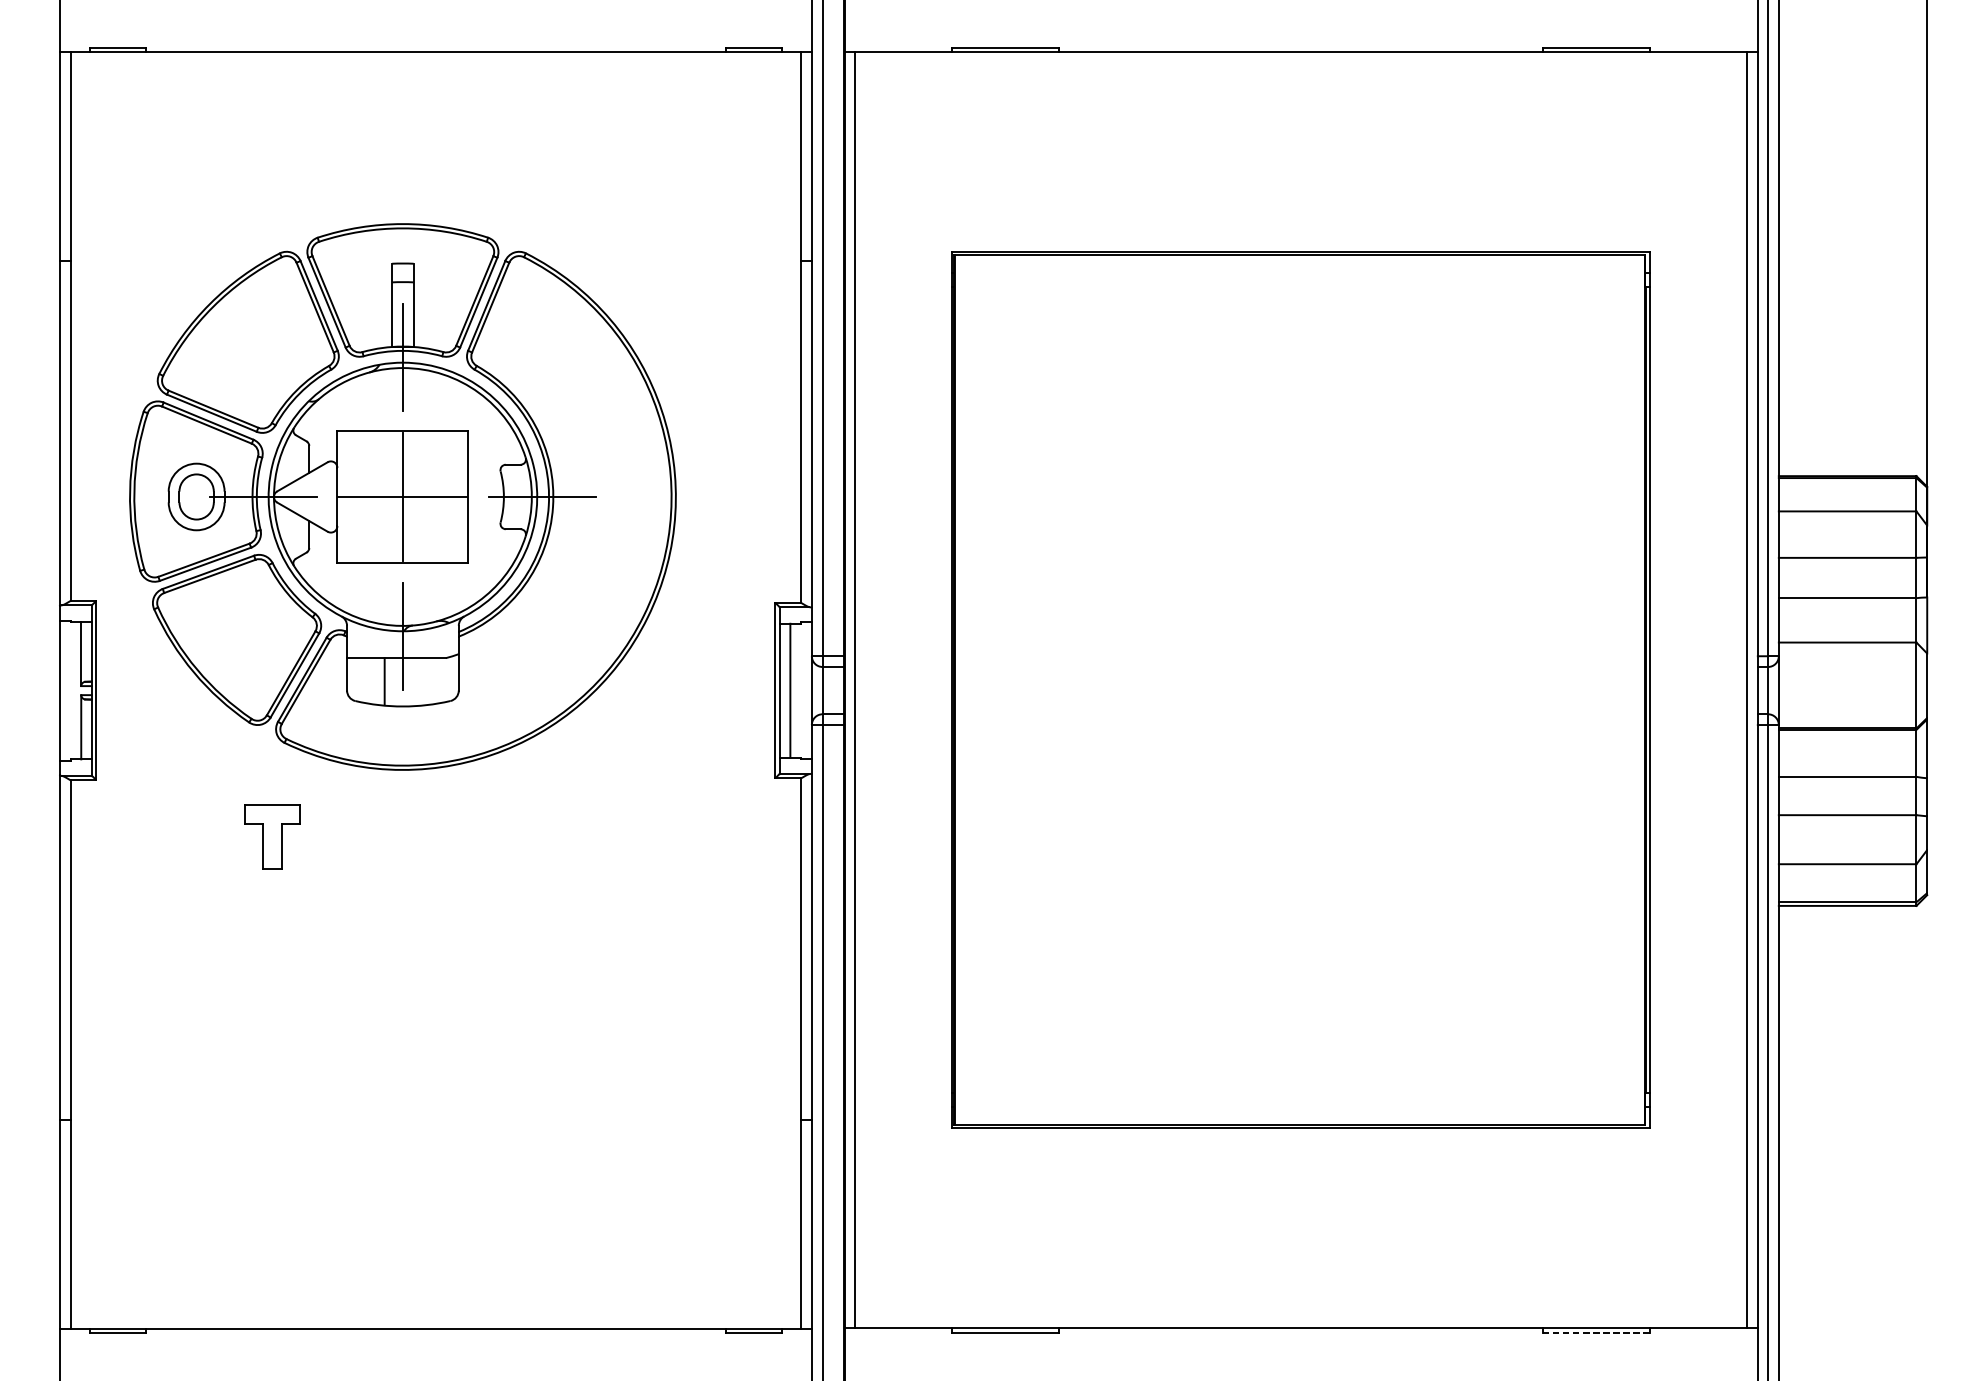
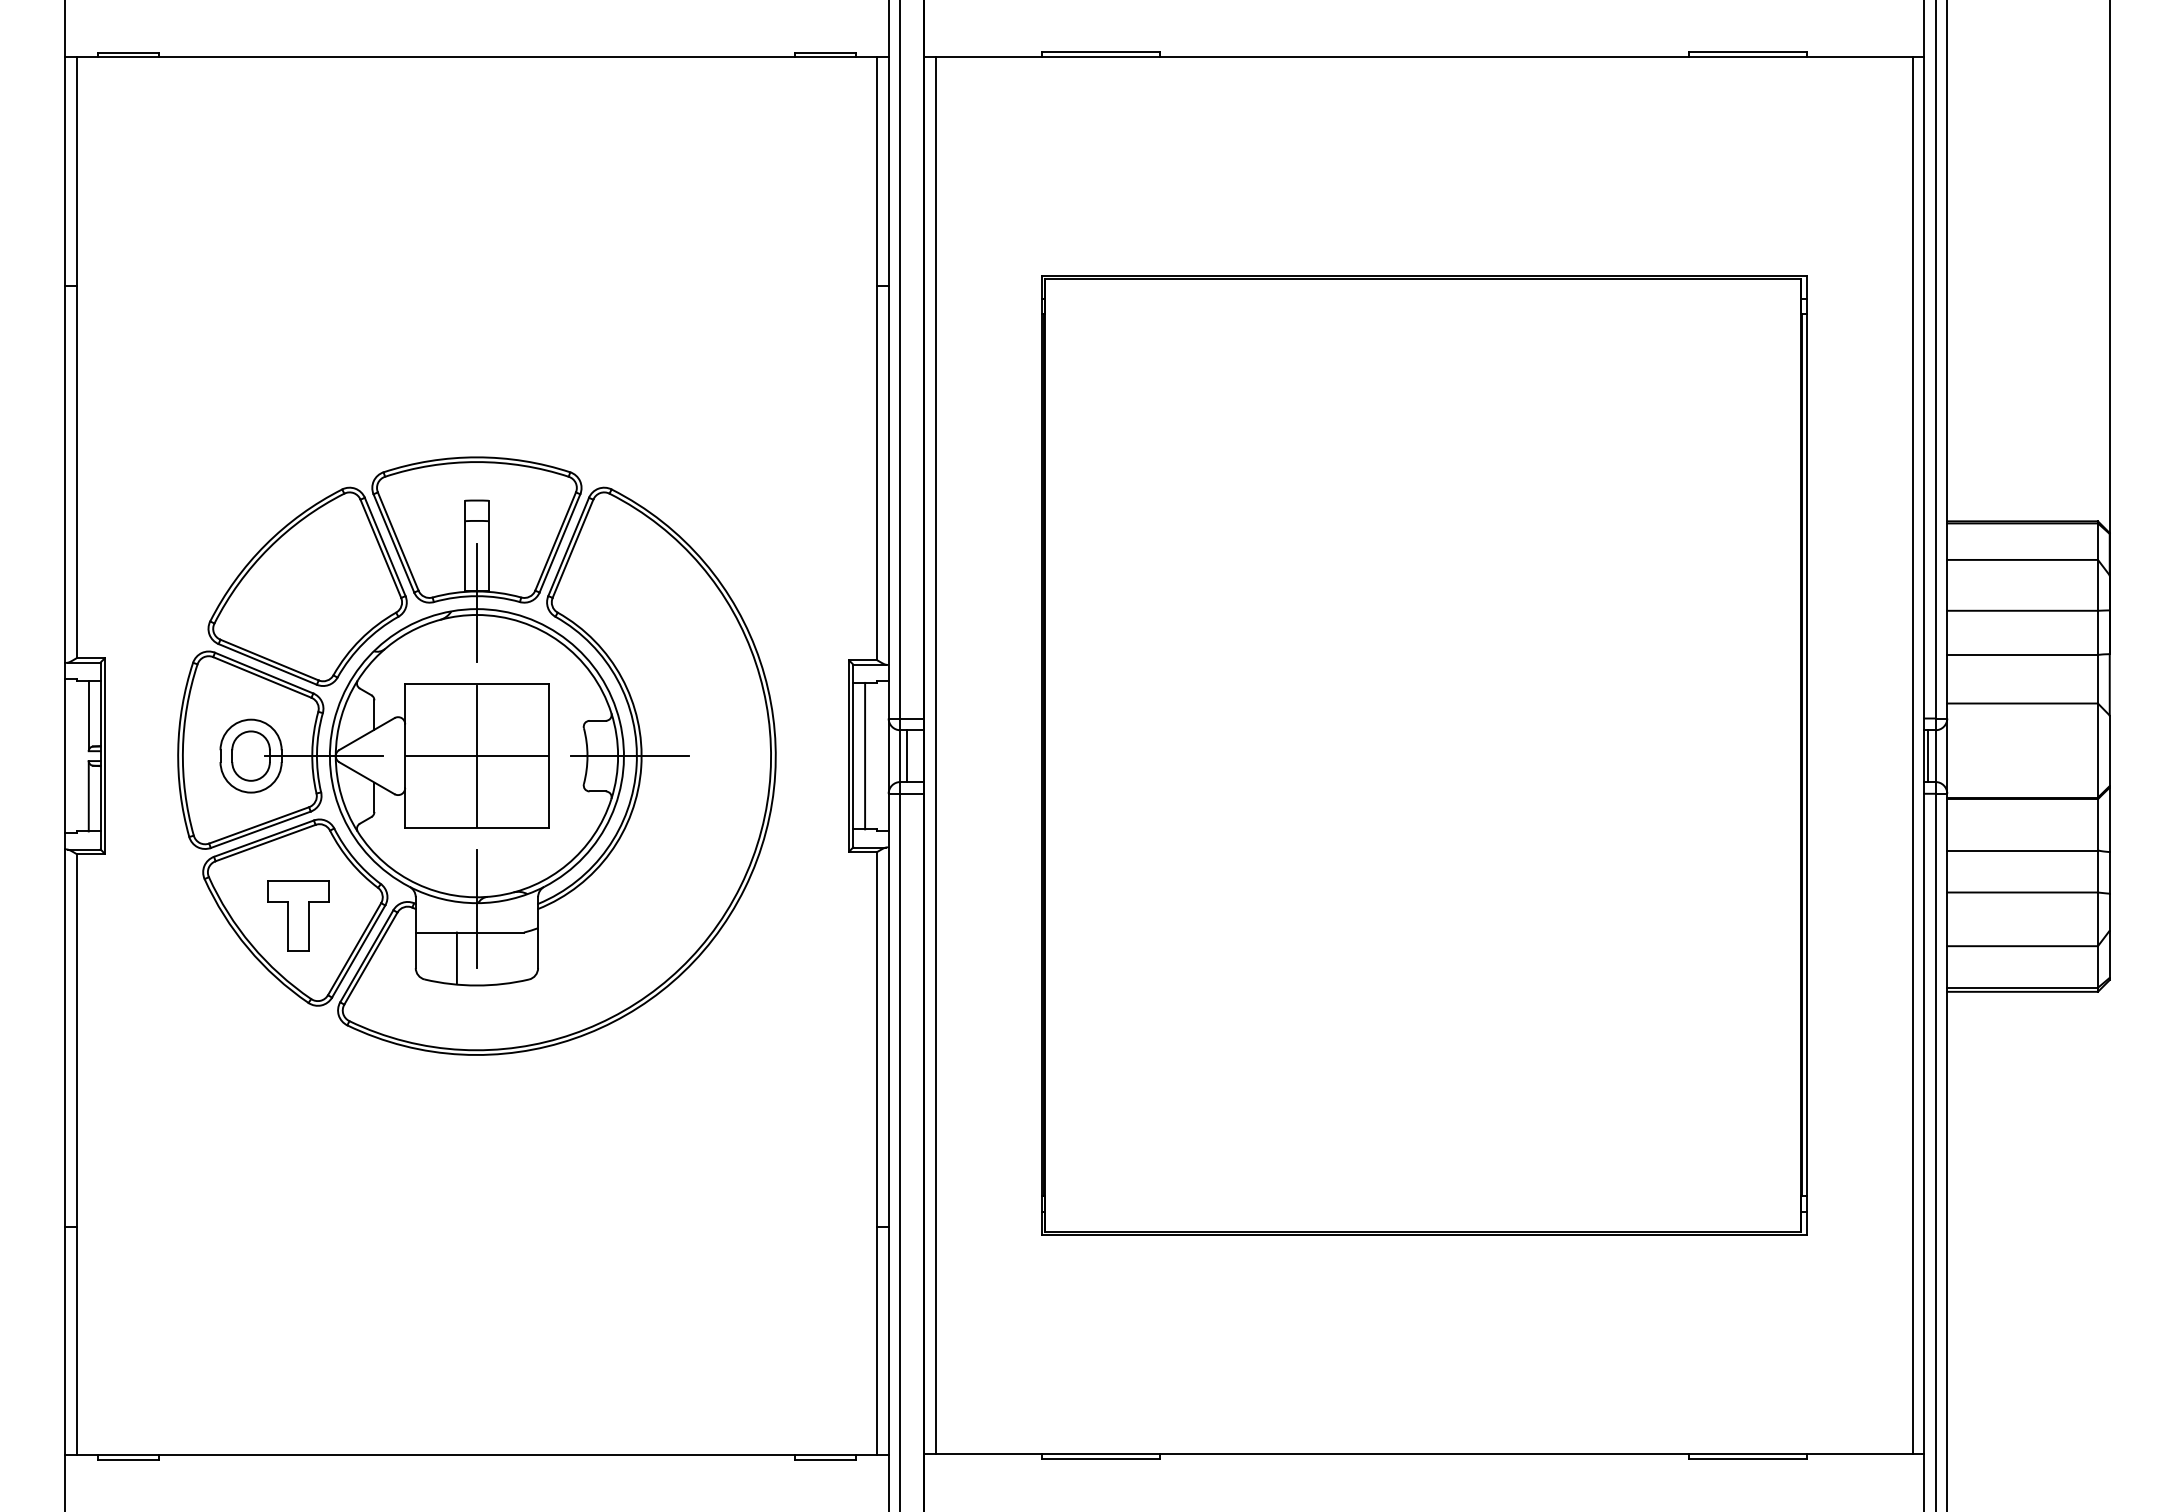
part: (402, 496) -> (476, 755), moved
line: (829, 690) -> (907, 756), added
line: (1761, 690) -> (1928, 756), added
line: (1596, 1332) -> (1747, 1458), dashed -> solid

